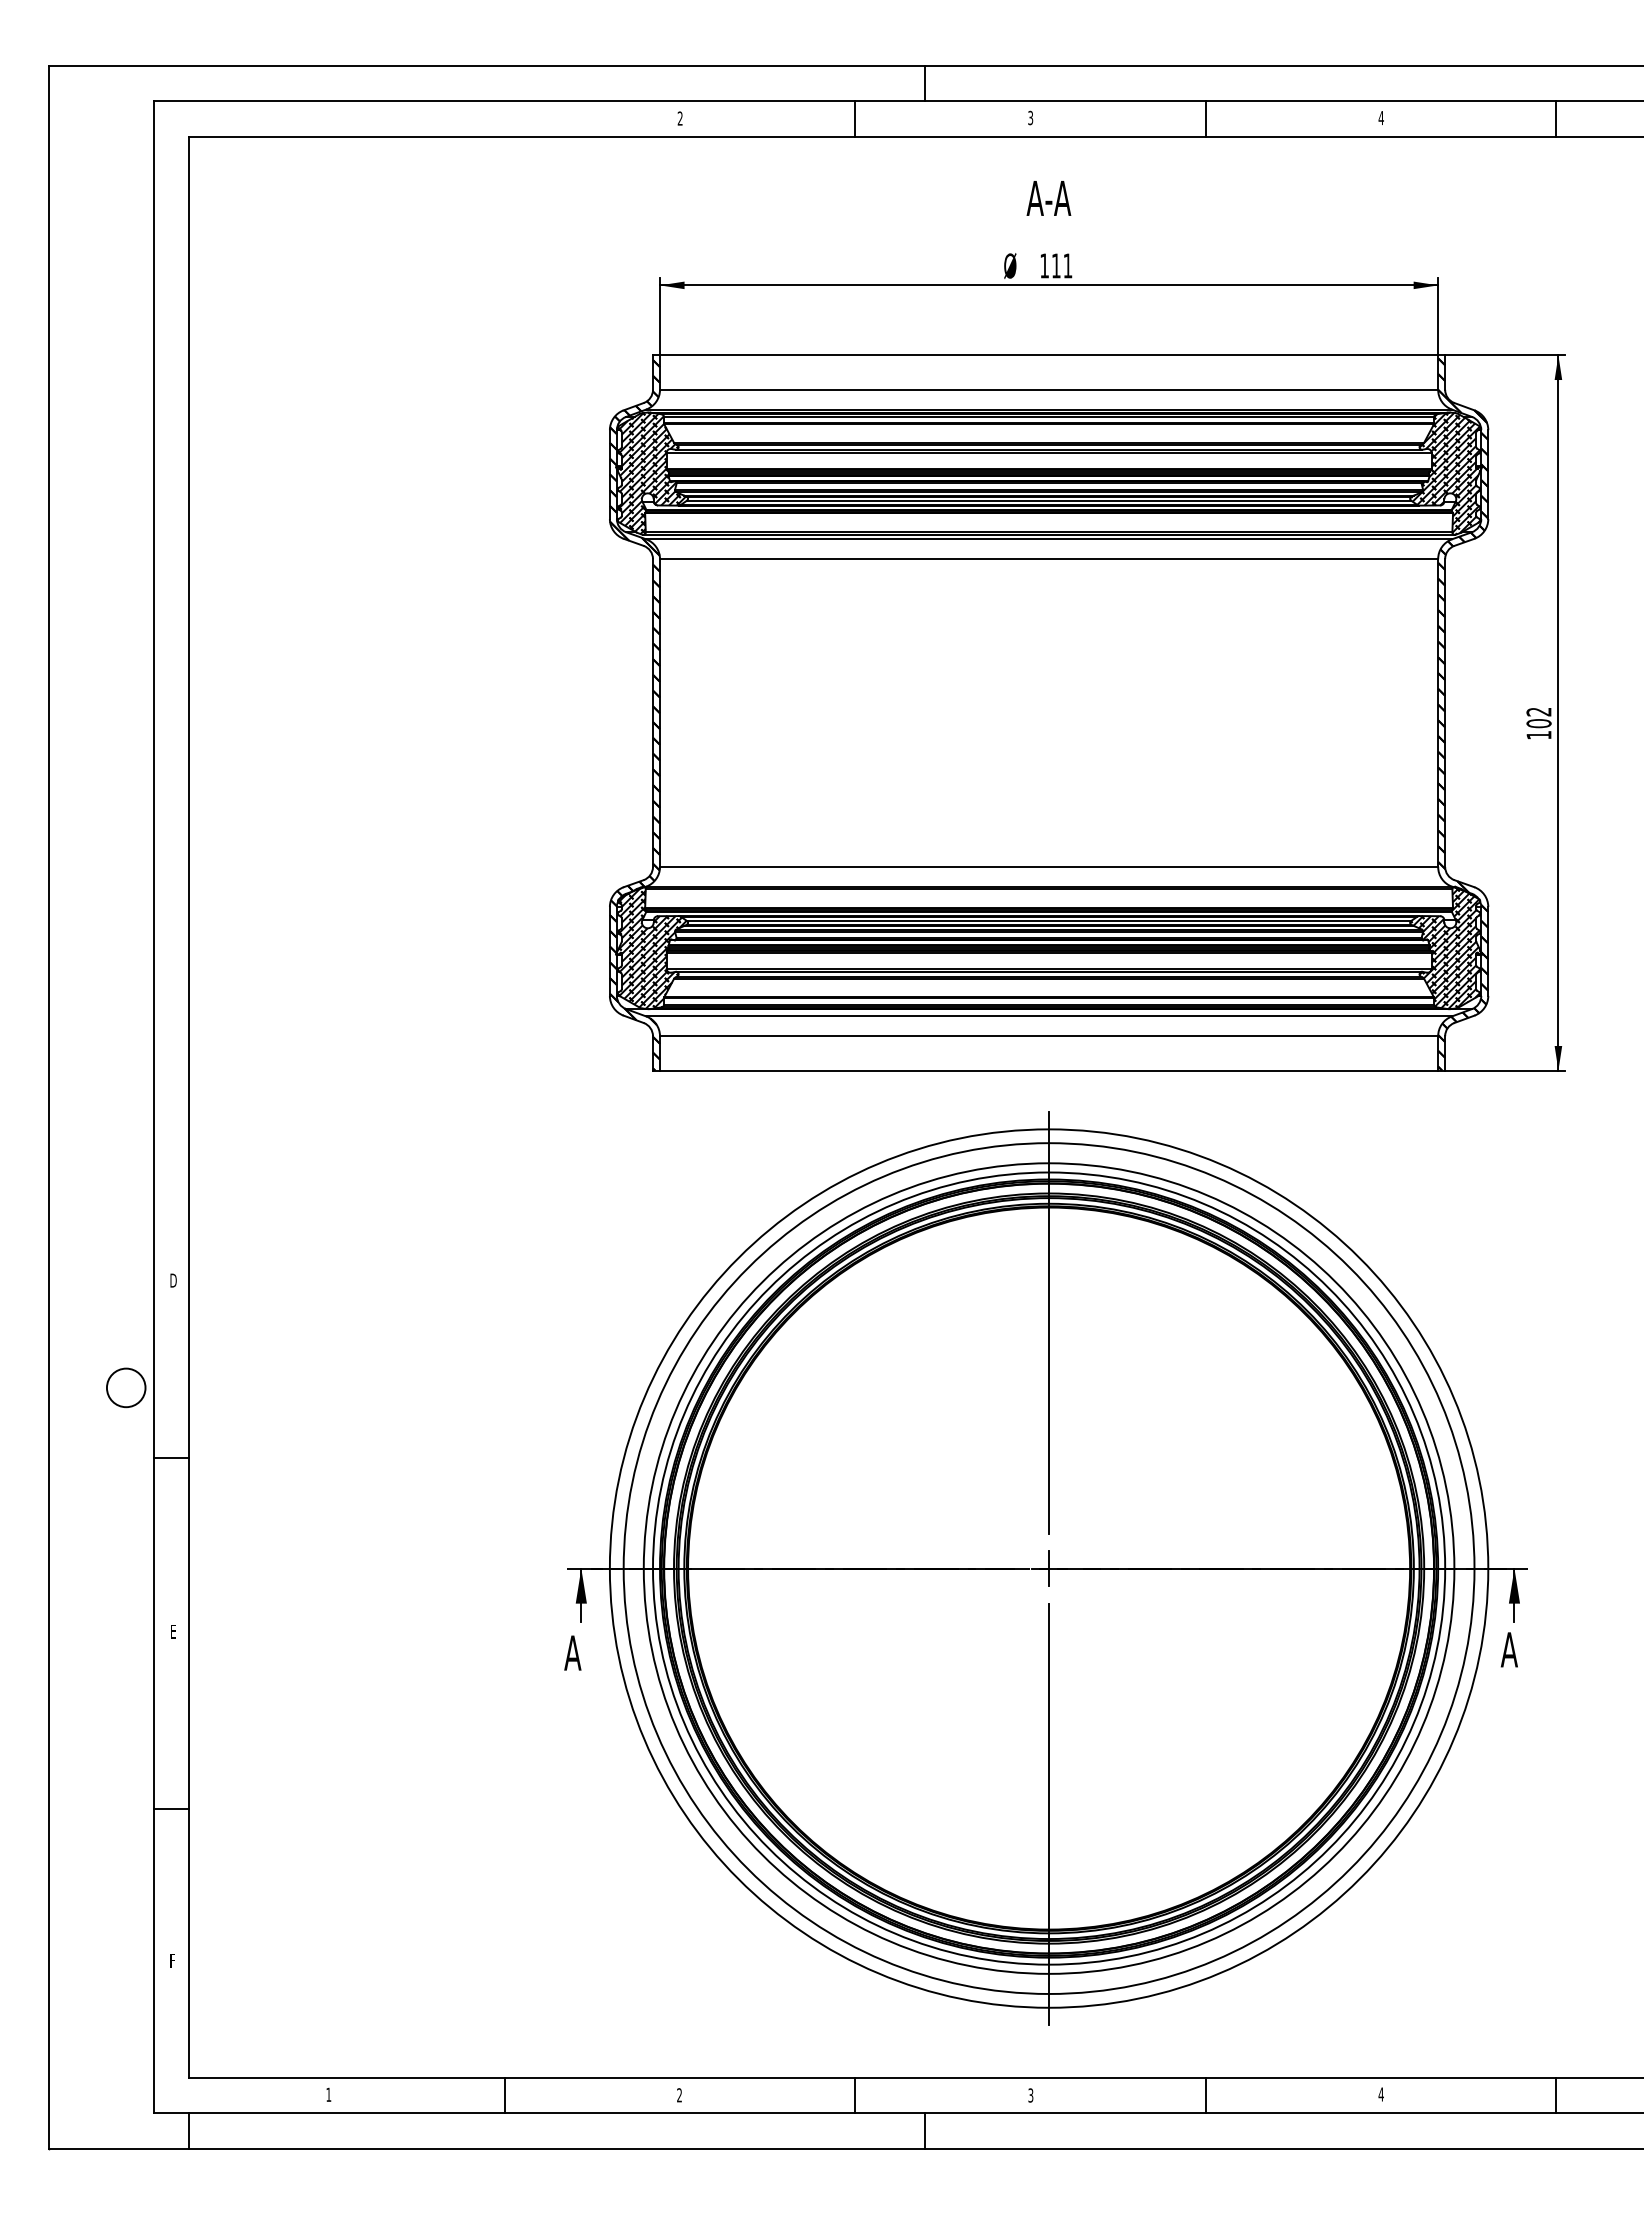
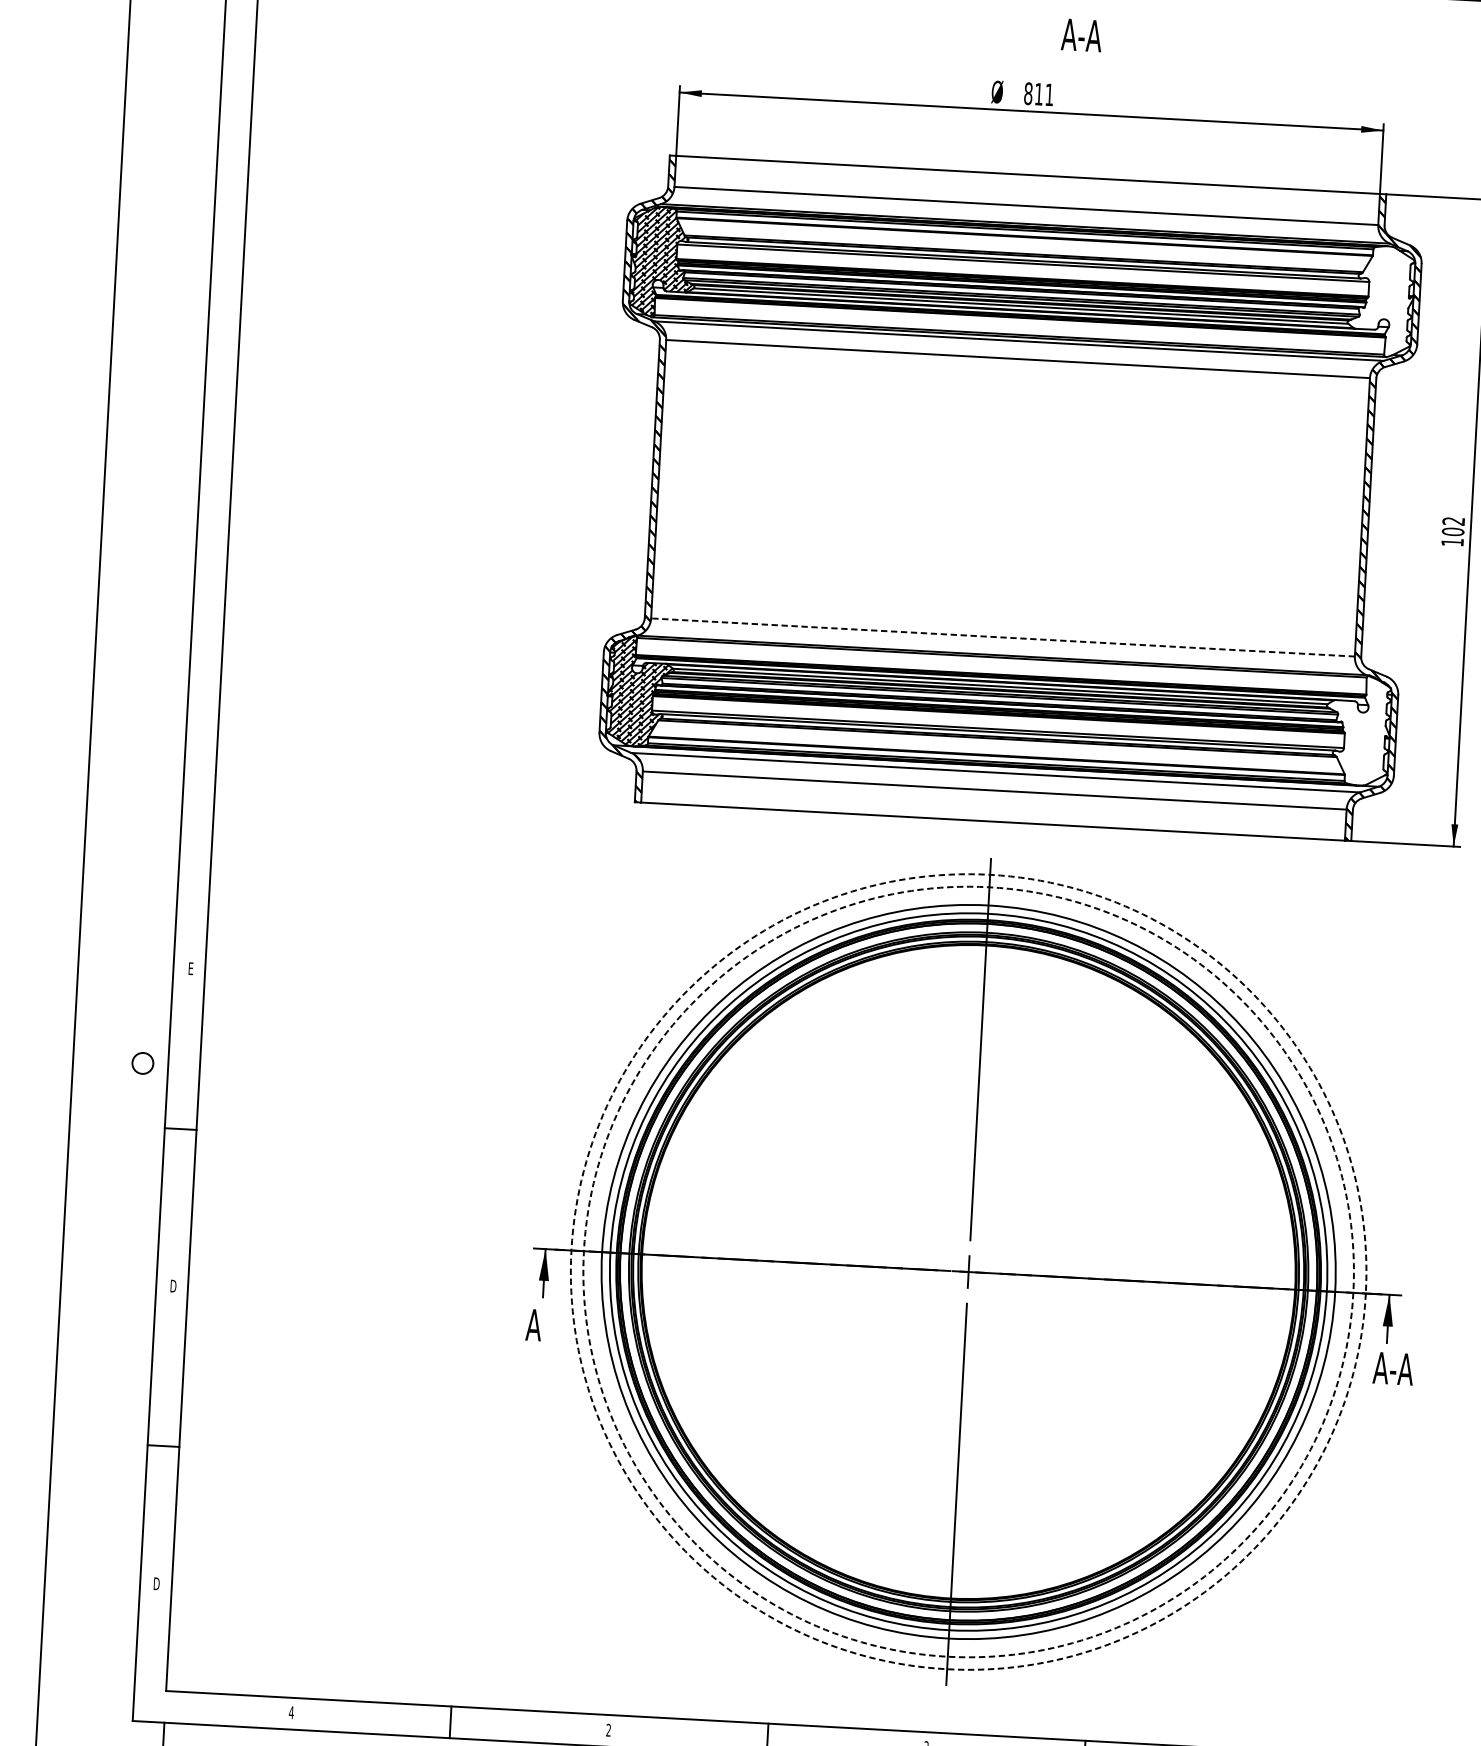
text: (1048, 198) -> (1081, 35), moved
text: (1044, 265) -> (1028, 93), 111 -> 811
hatch: (1445, 473) -> (1380, 301), removed
line: (1048, 866) -> (1002, 637), solid -> dashed
hatch: (1445, 948) -> (1357, 730), removed
text: (173, 1280) -> (190, 968), D -> E
circle: (125, 1387) -> (142, 1063), size x0.6
circle: (1048, 1568) -> (968, 1271), solid -> dashed
circle: (1048, 1568) -> (968, 1271), solid -> dashed
text: (173, 1631) -> (173, 1286), E -> D
text: (1532, 1649) -> (1401, 1368), A -> A-A
text: (172, 1960) -> (156, 1583), F -> D
text: (328, 2094) -> (291, 1712), 1 -> 4

